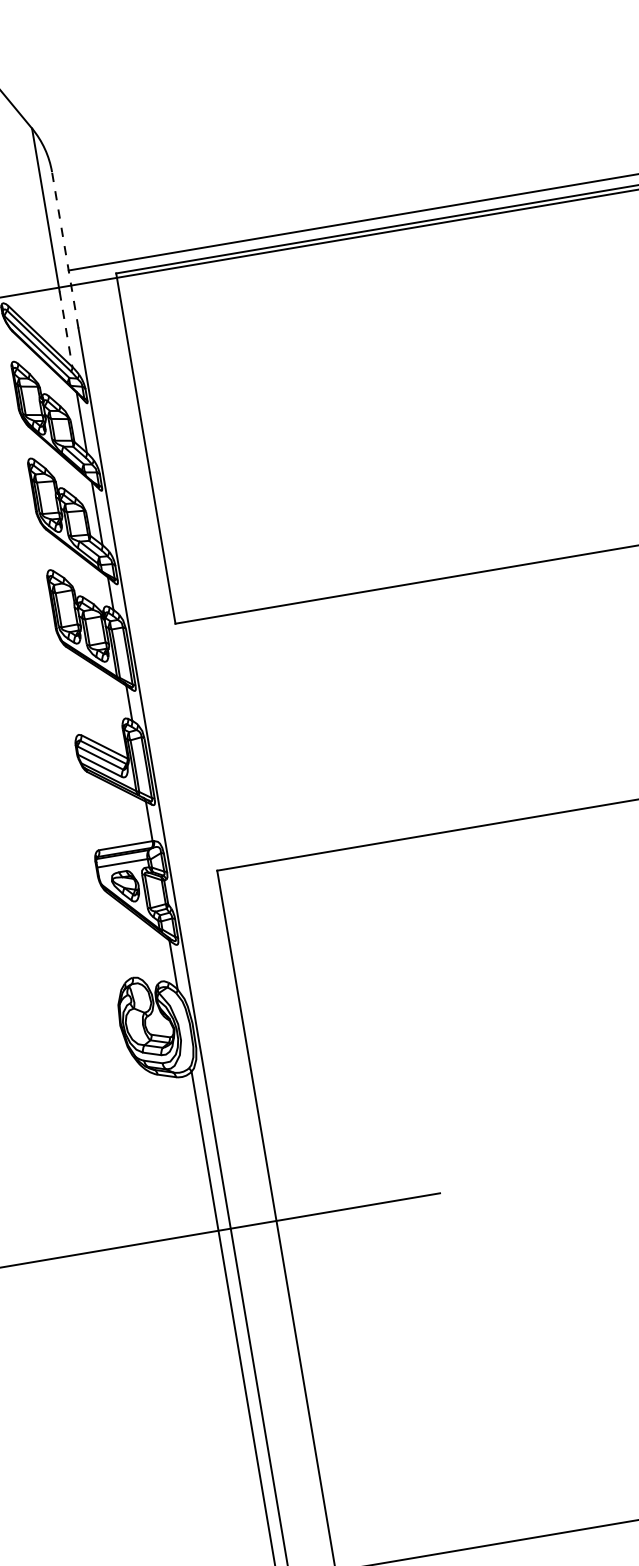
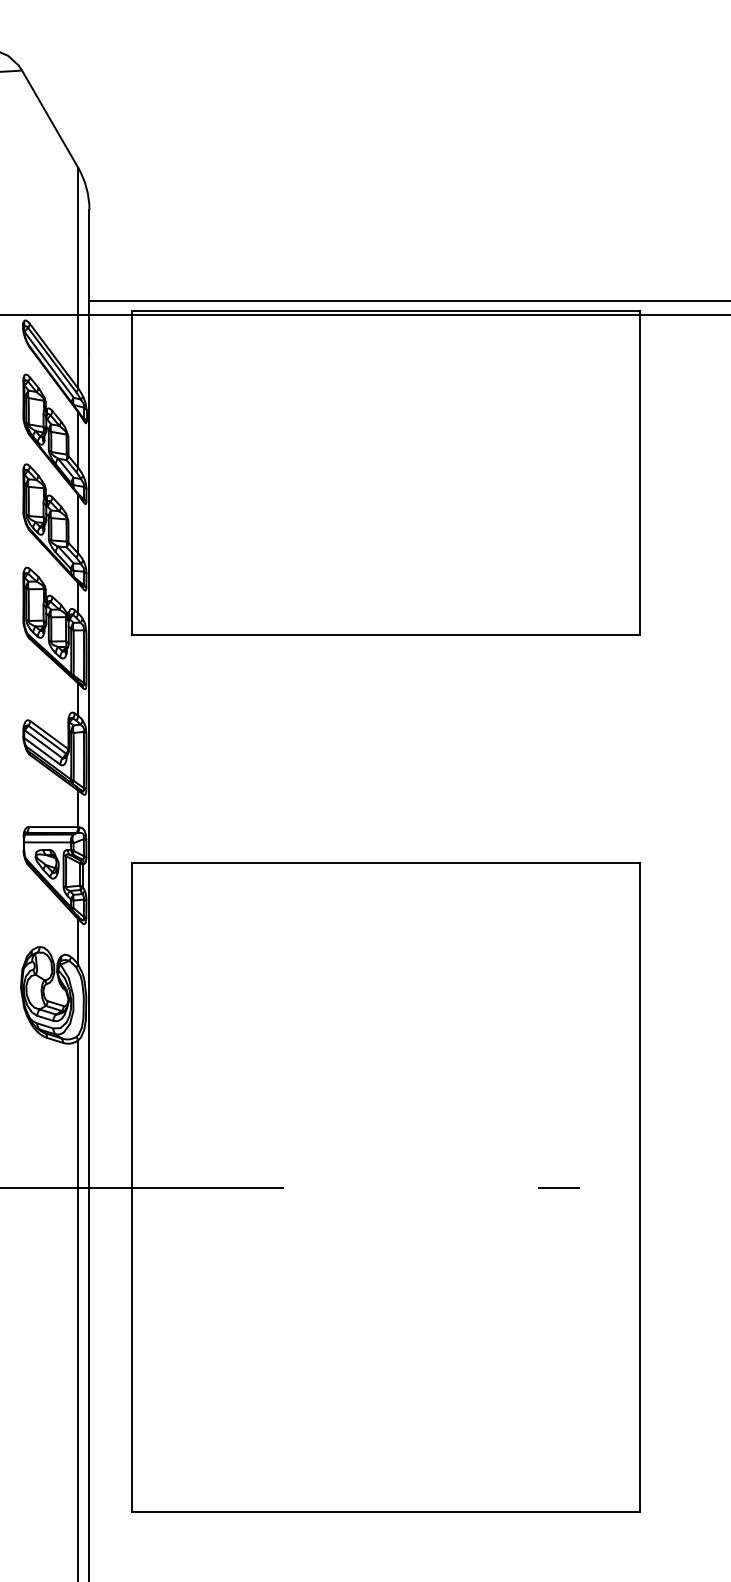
line: (65, 249) -> (89, 281), dashed -> solid
line: (66, 329) -> (78, 353), dashed -> solid

